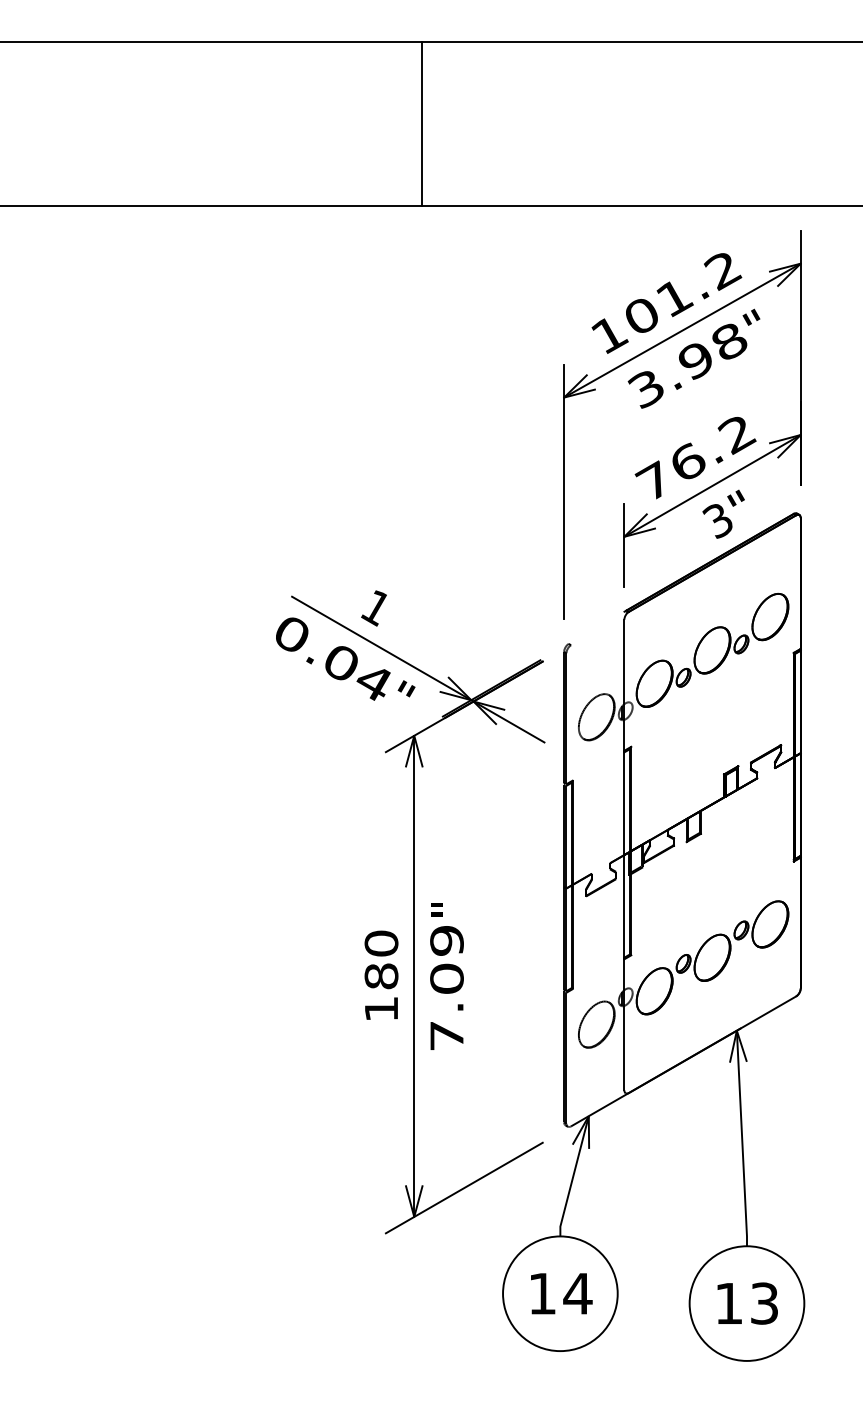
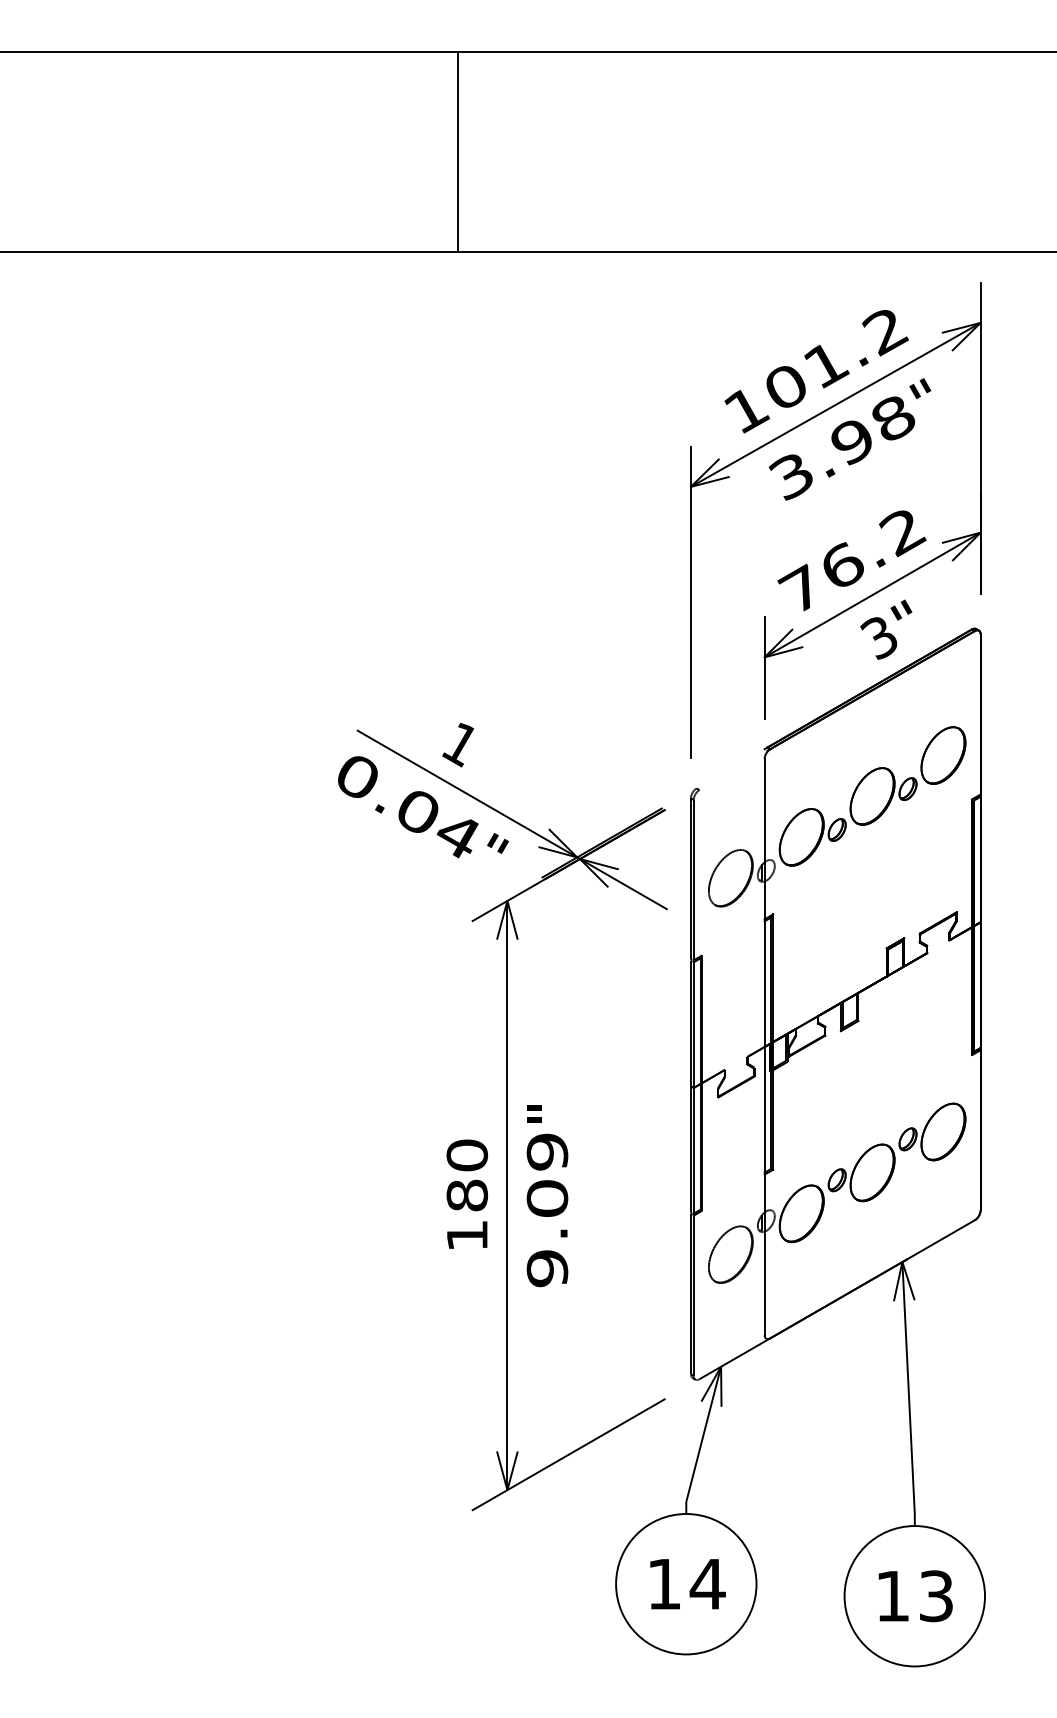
line: (421, 123) -> (457, 151), moved
text: (447, 1035) -> (547, 1268), 7.09 -> 9.09

